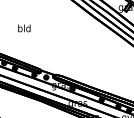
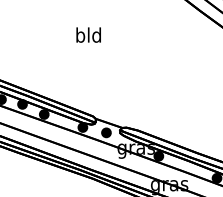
text: (24, 28) -> (88, 35), moved

